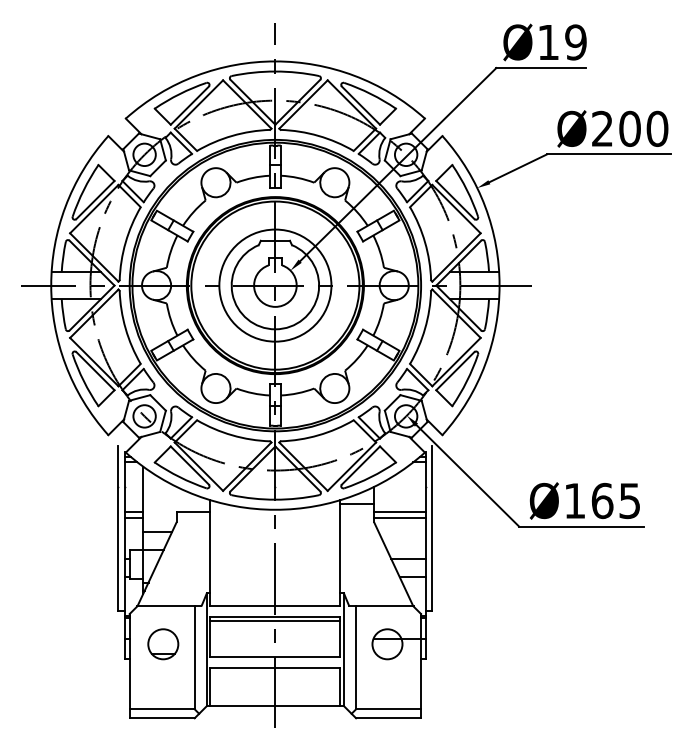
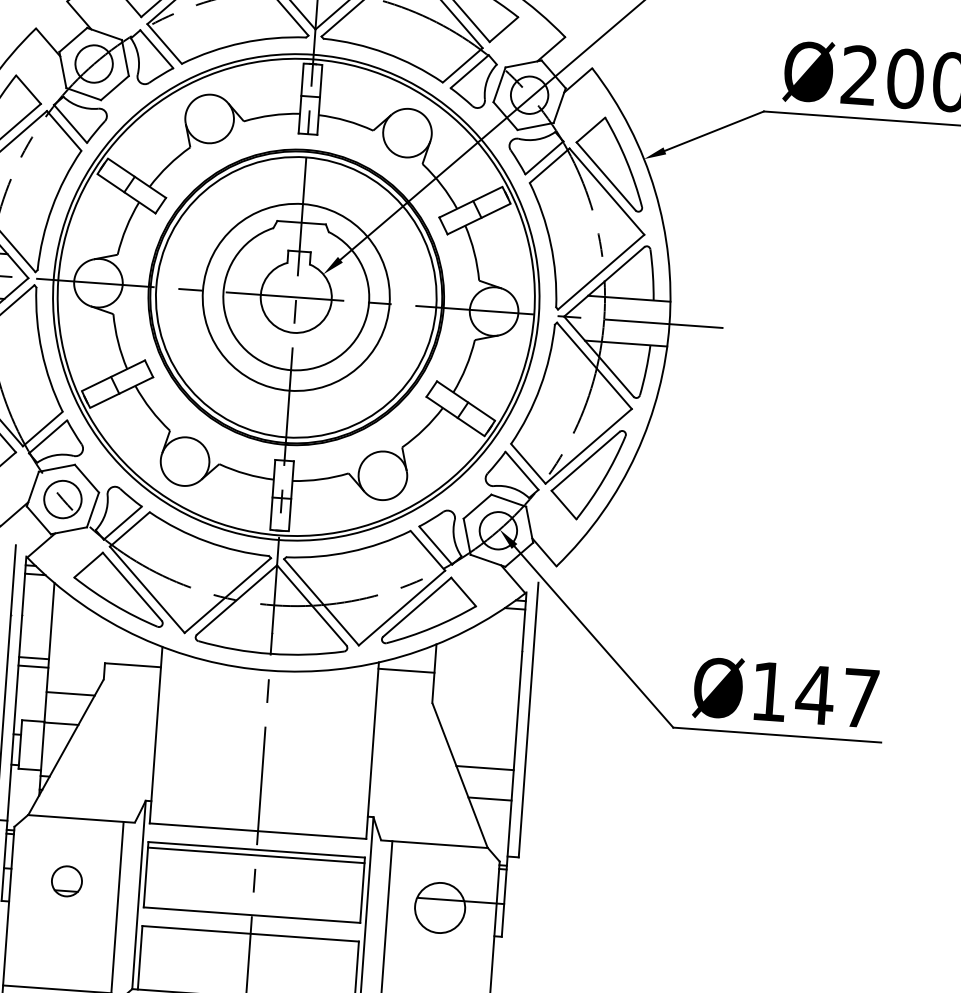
text: (615, 500) -> (836, 695), Ø165 -> Ø147
line: (399, 512) -> (475, 689), removed
line: (399, 517) -> (475, 698), removed
part: (163, 644) -> (67, 881), size x0.6

